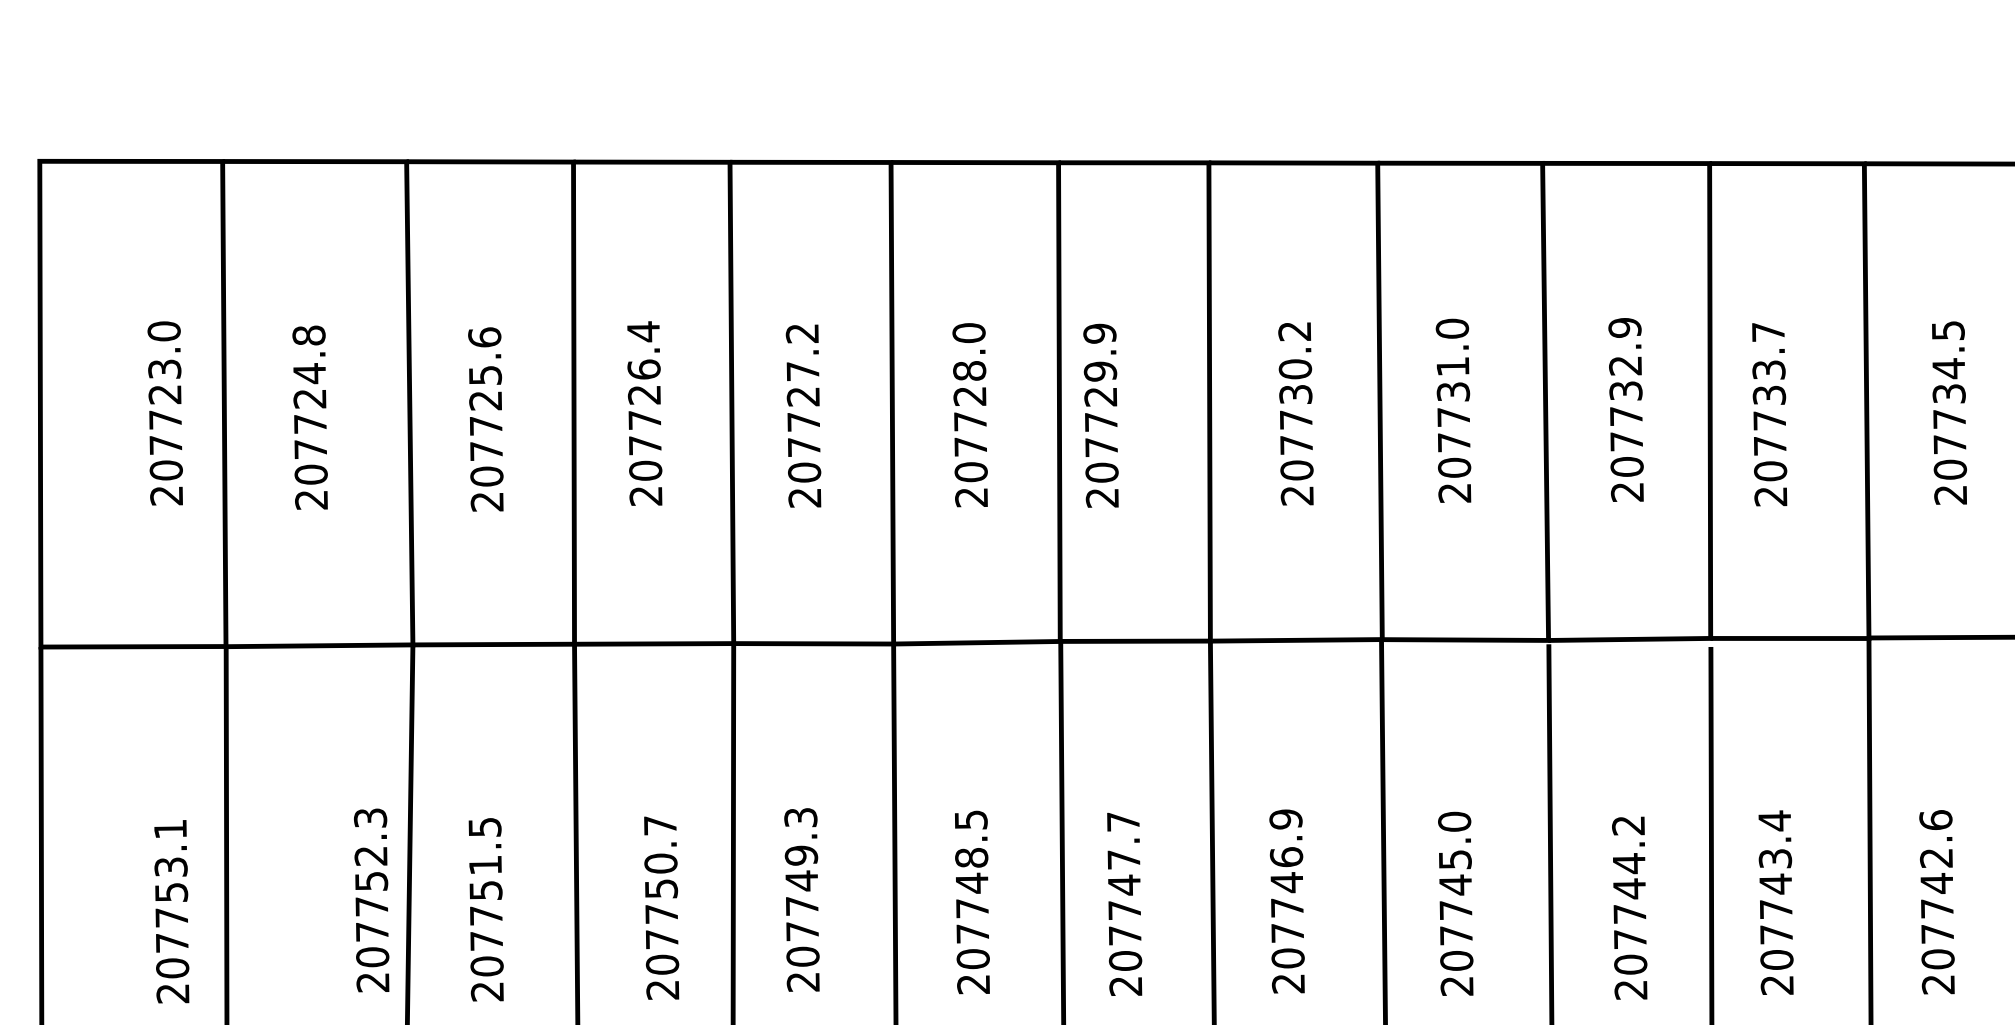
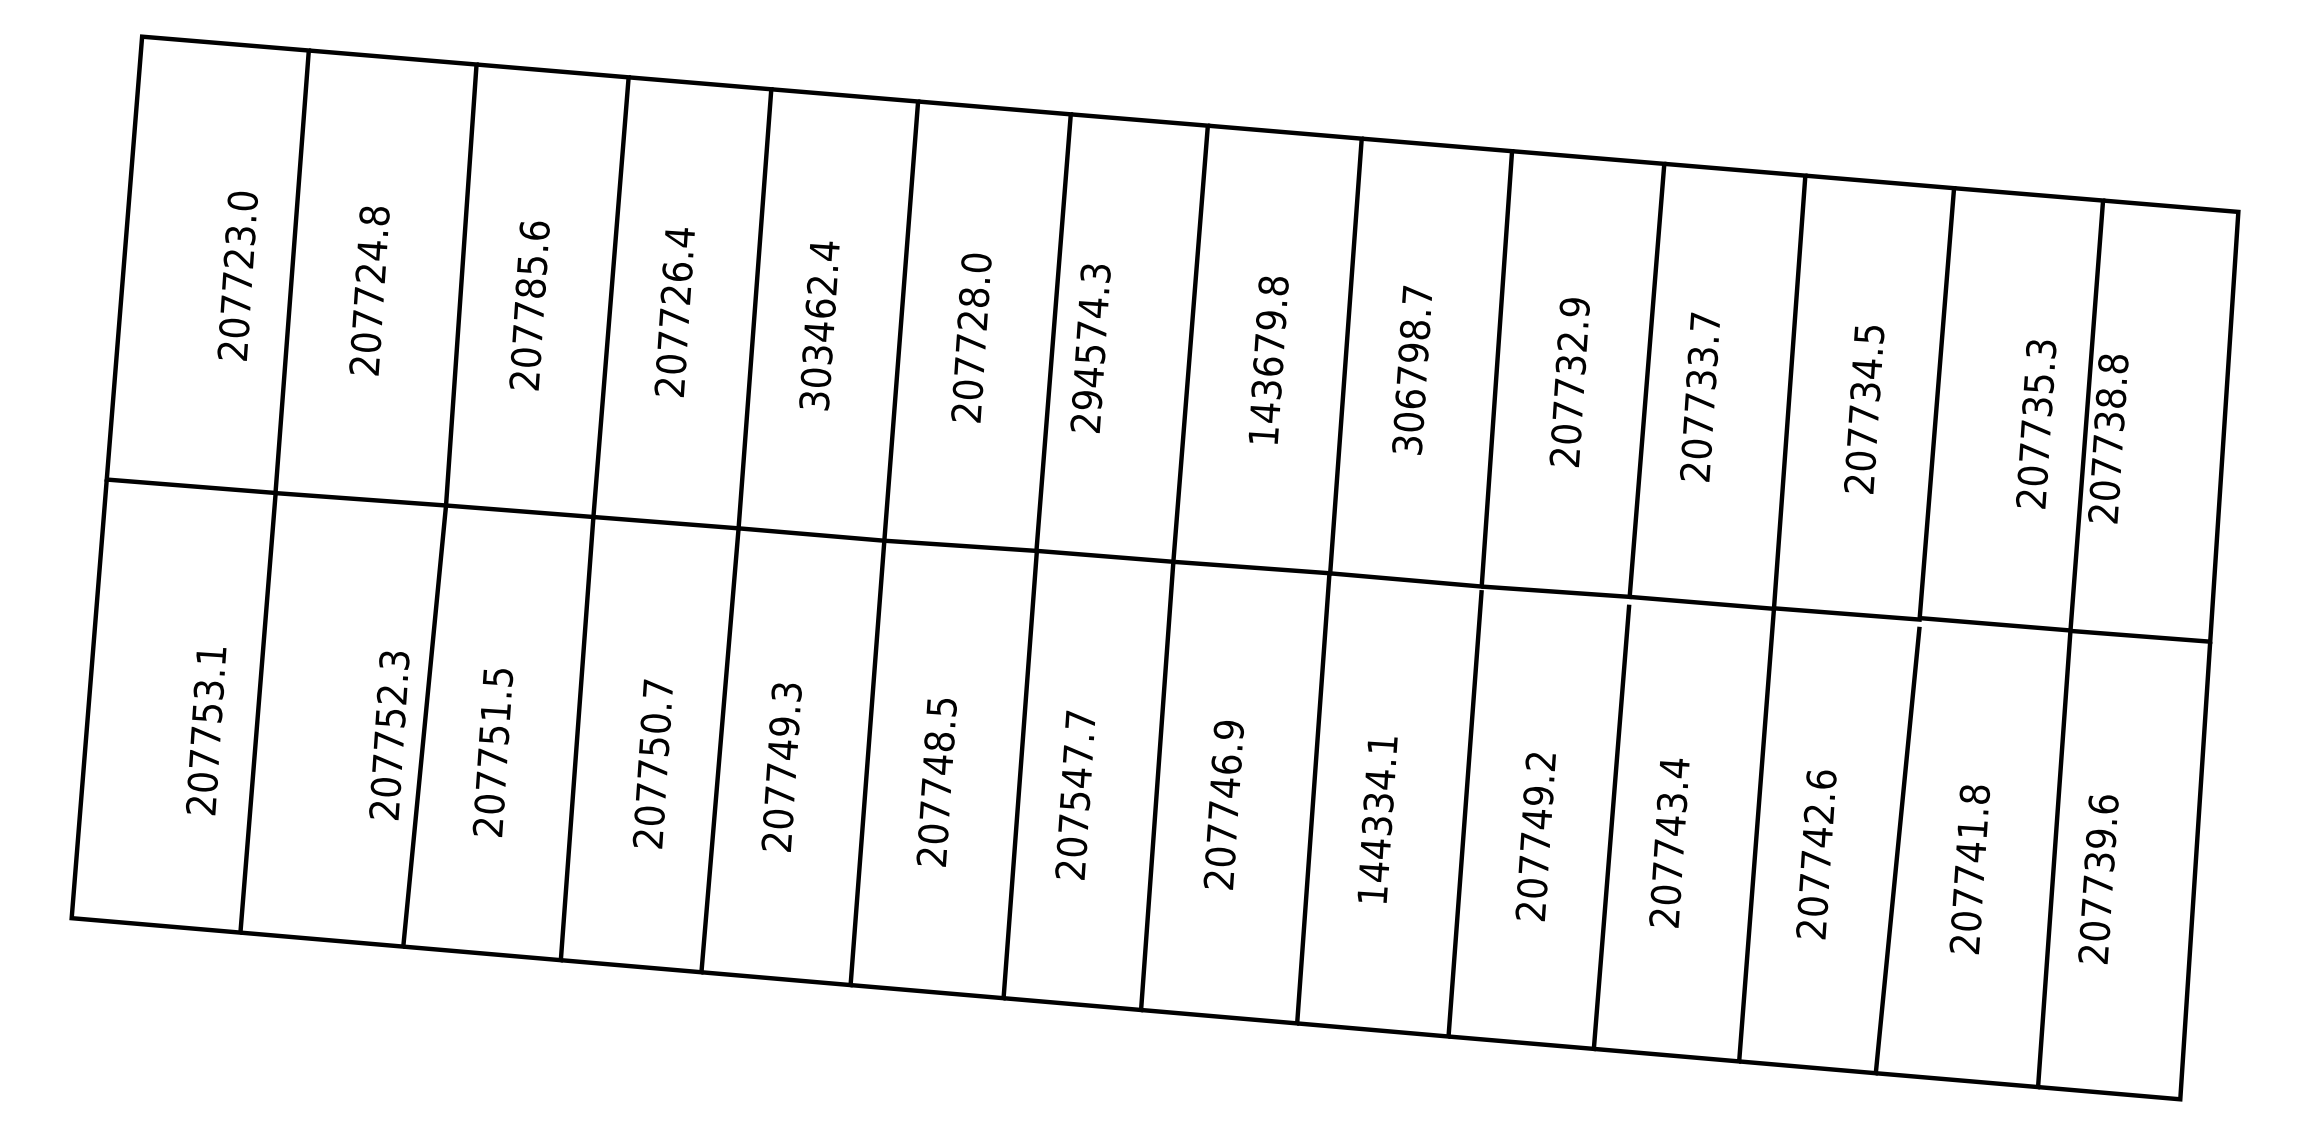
text: (485, 400) -> (530, 288), 207725.6 -> 207785.6
text: (1101, 402) -> (1091, 336), 207729.9 -> 294574.3
text: (1453, 410) -> (1412, 369), 207731.0 -> 306798.7
text: (1296, 413) -> (1268, 360), 207730.2 -> 143679.8
text: (803, 415) -> (819, 325), 207727.2 -> 303462.4
text: (1629, 864) -> (1538, 796), 207744.2 -> 207749.2
text: (1455, 903) -> (1377, 819), 207745.0 -> 144334.1
text: (1125, 909) -> (1075, 800), 207747.7 -> 207547.7

